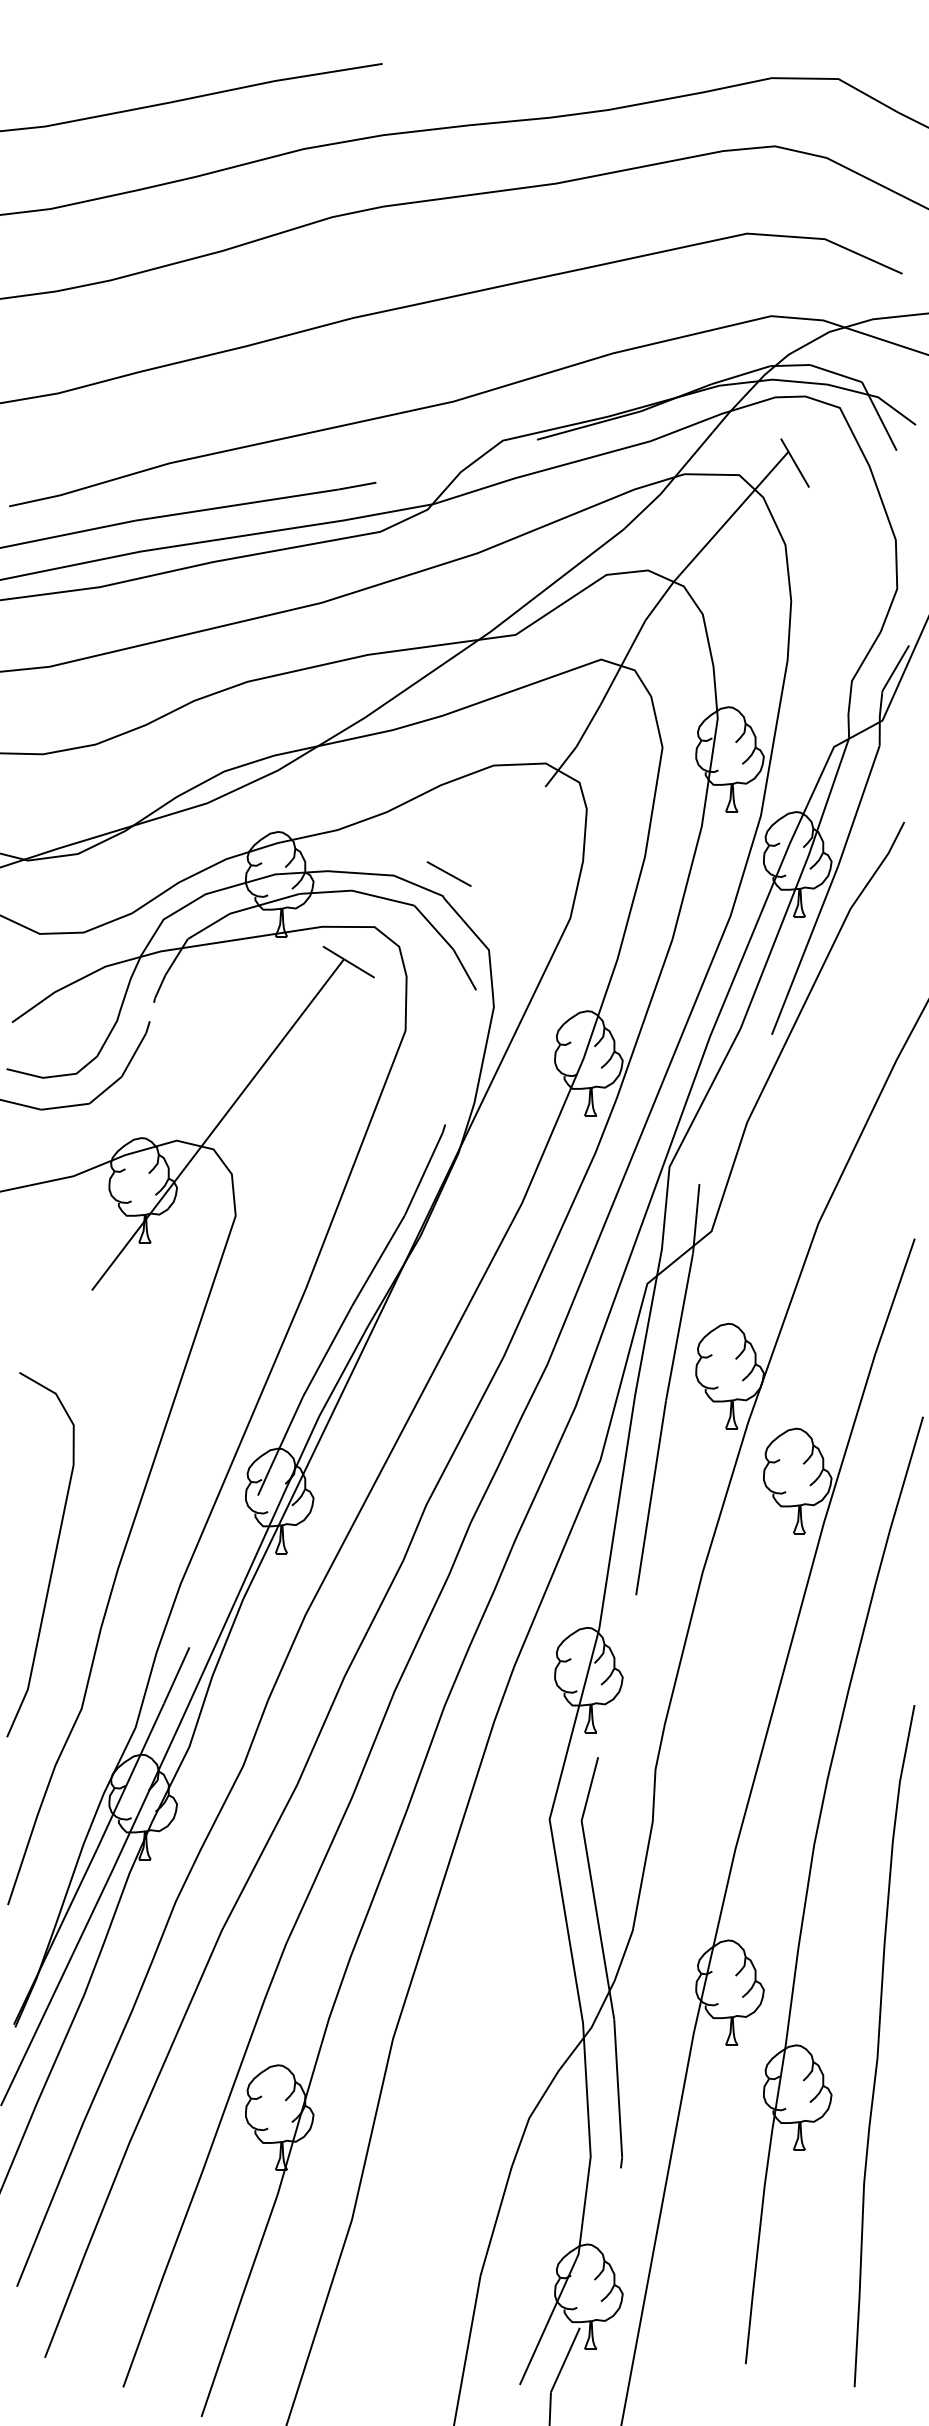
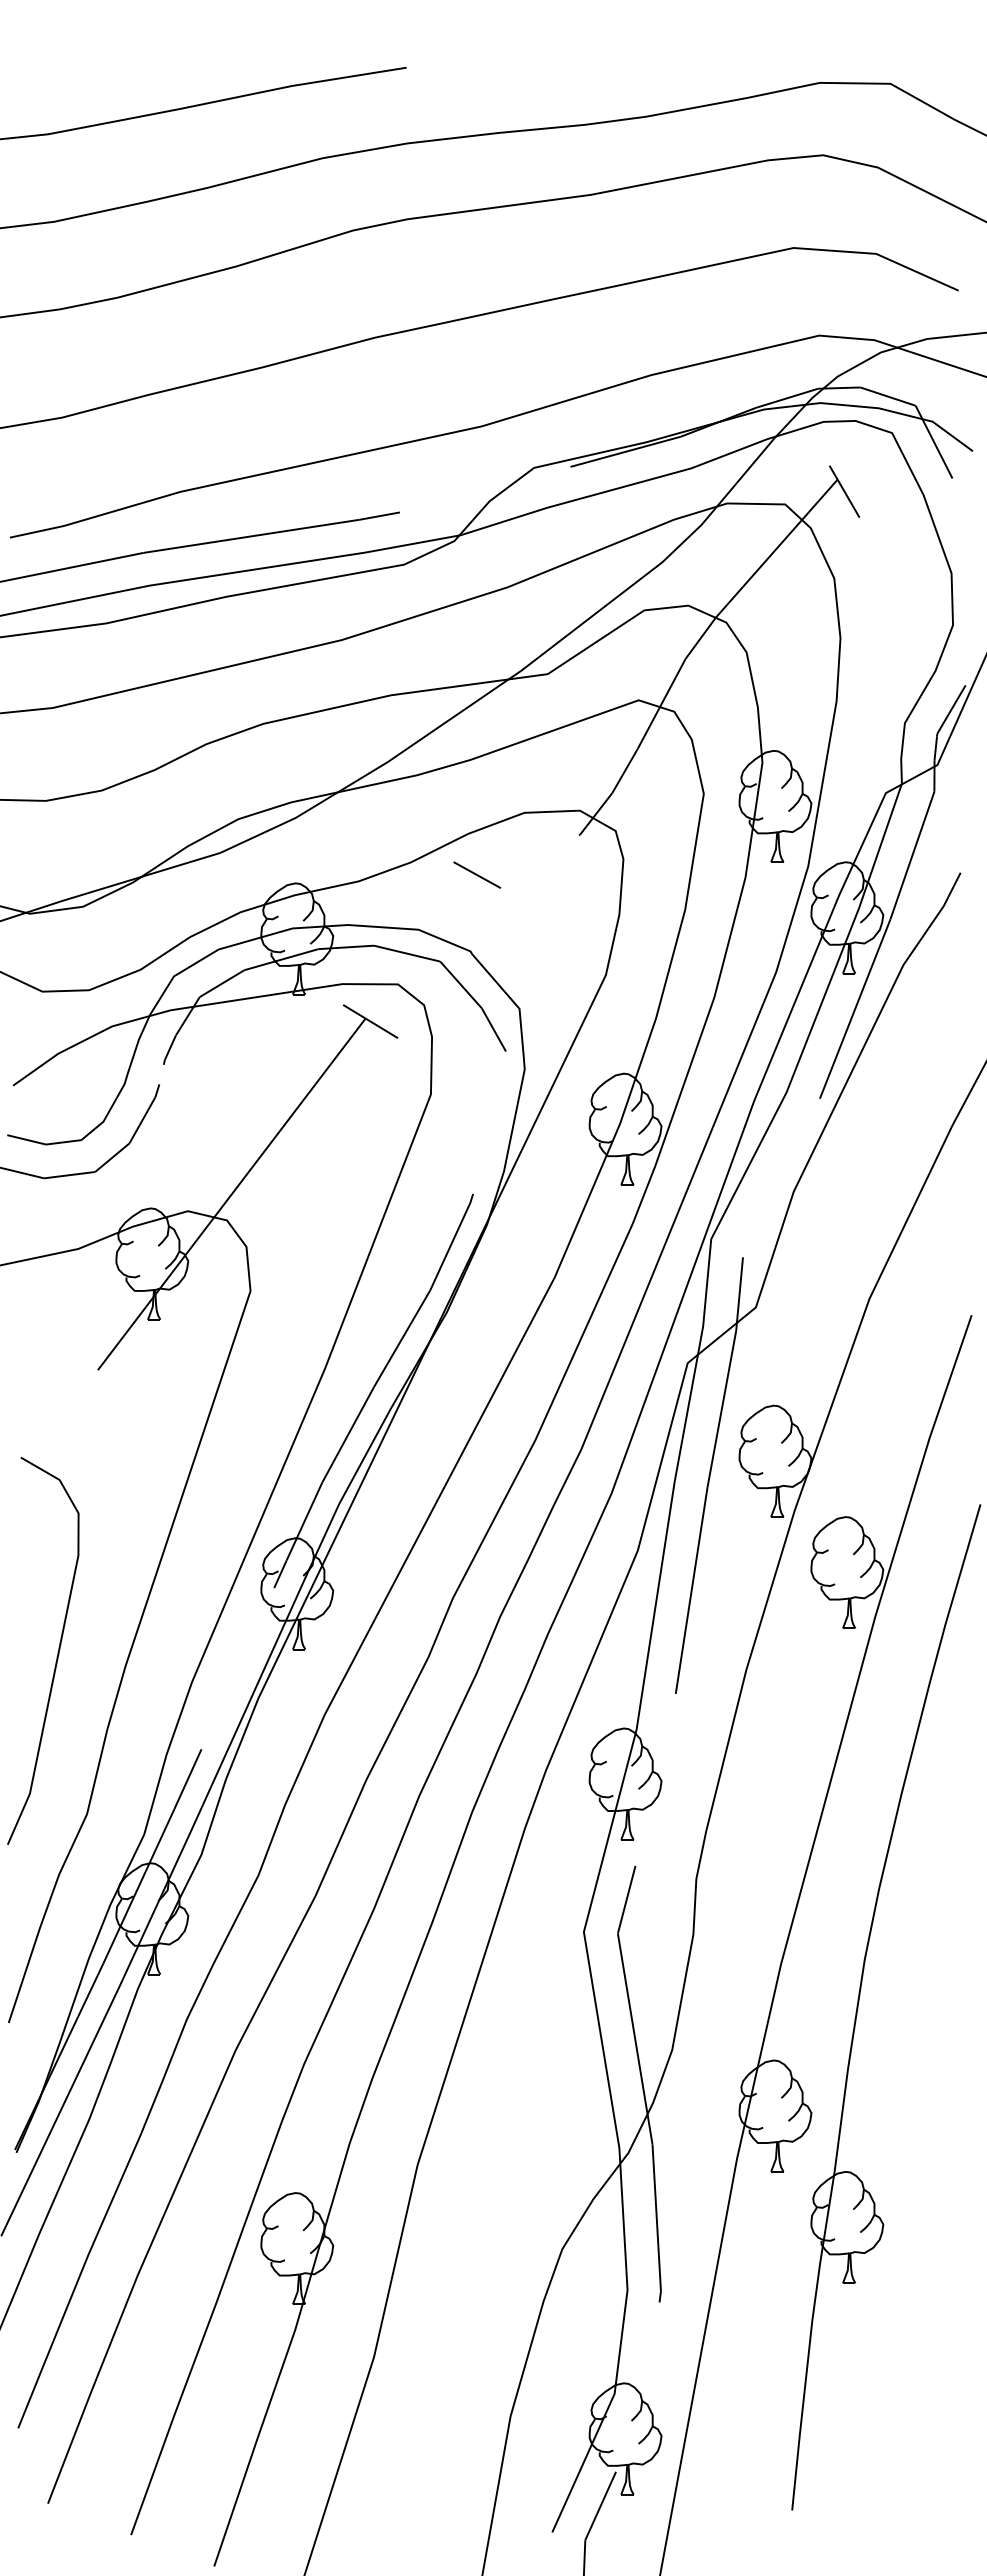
line: (449, 873) -> (477, 874), moved
curve: (878, 2045) -> (933, 2172), removed

